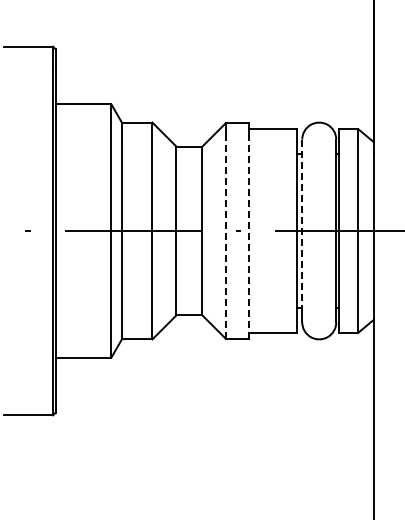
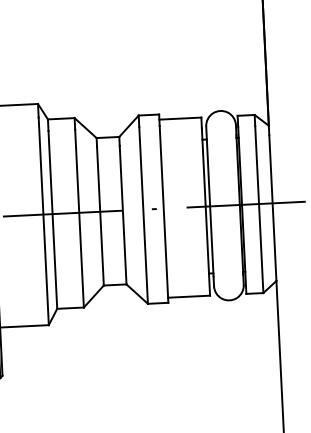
line: (302, 225) -> (210, 201), dashed -> solid
line: (225, 237) -> (143, 215), dashed -> solid
line: (249, 237) -> (164, 214), dashed -> solid

